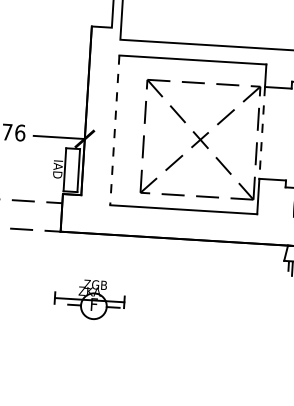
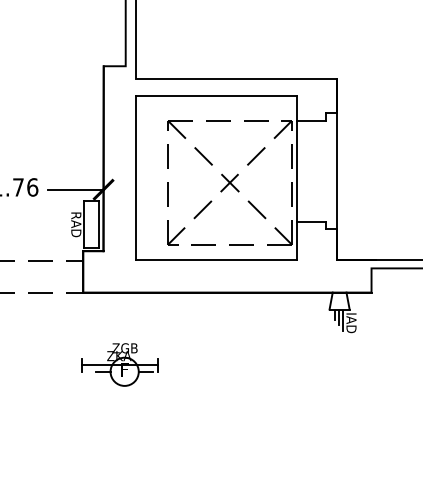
line: (114, 130) -> (135, 178), dashed -> solid
line: (261, 133) -> (296, 171), dashed -> solid
text: (58, 169) -> (76, 224), IAD -> RAD

